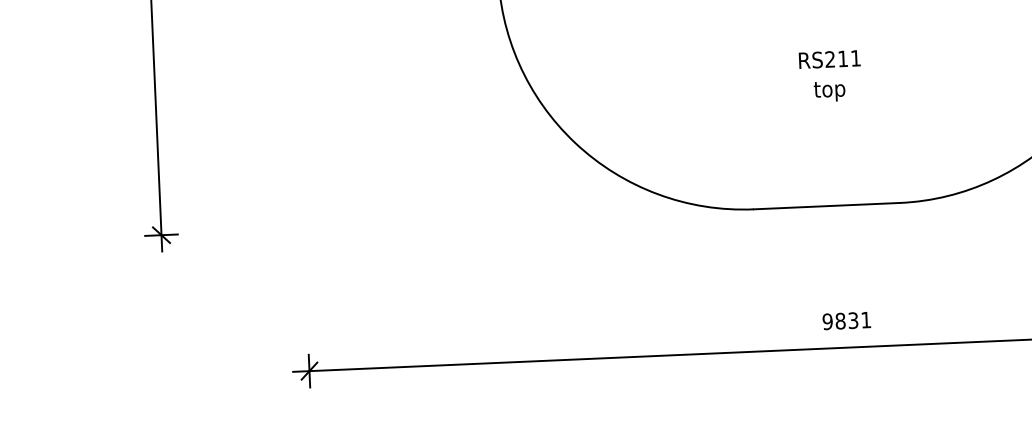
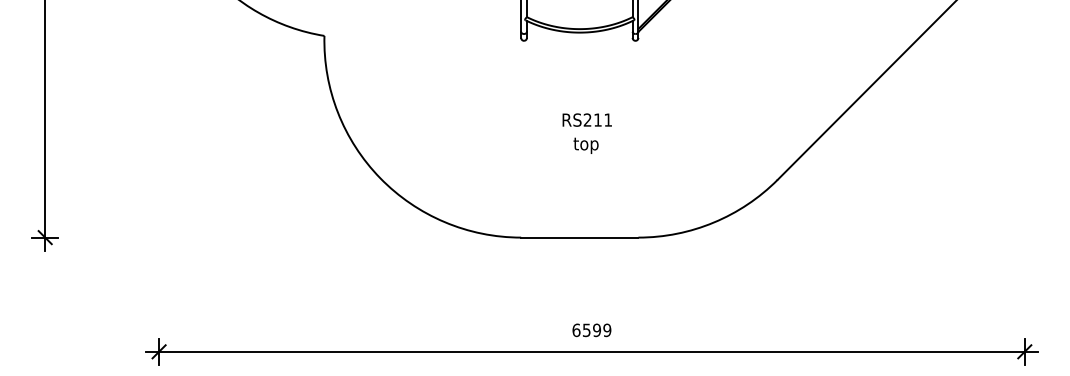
text: (846, 321) -> (591, 330), 9831 -> 6599

